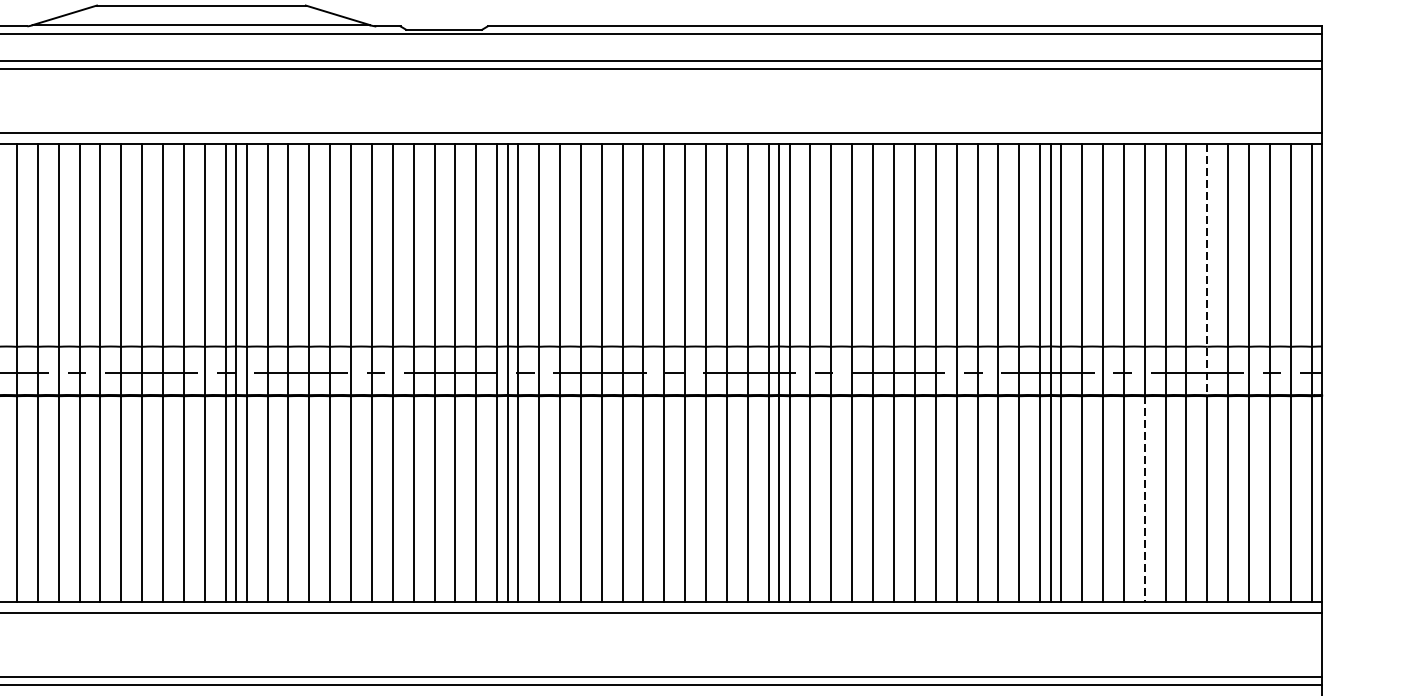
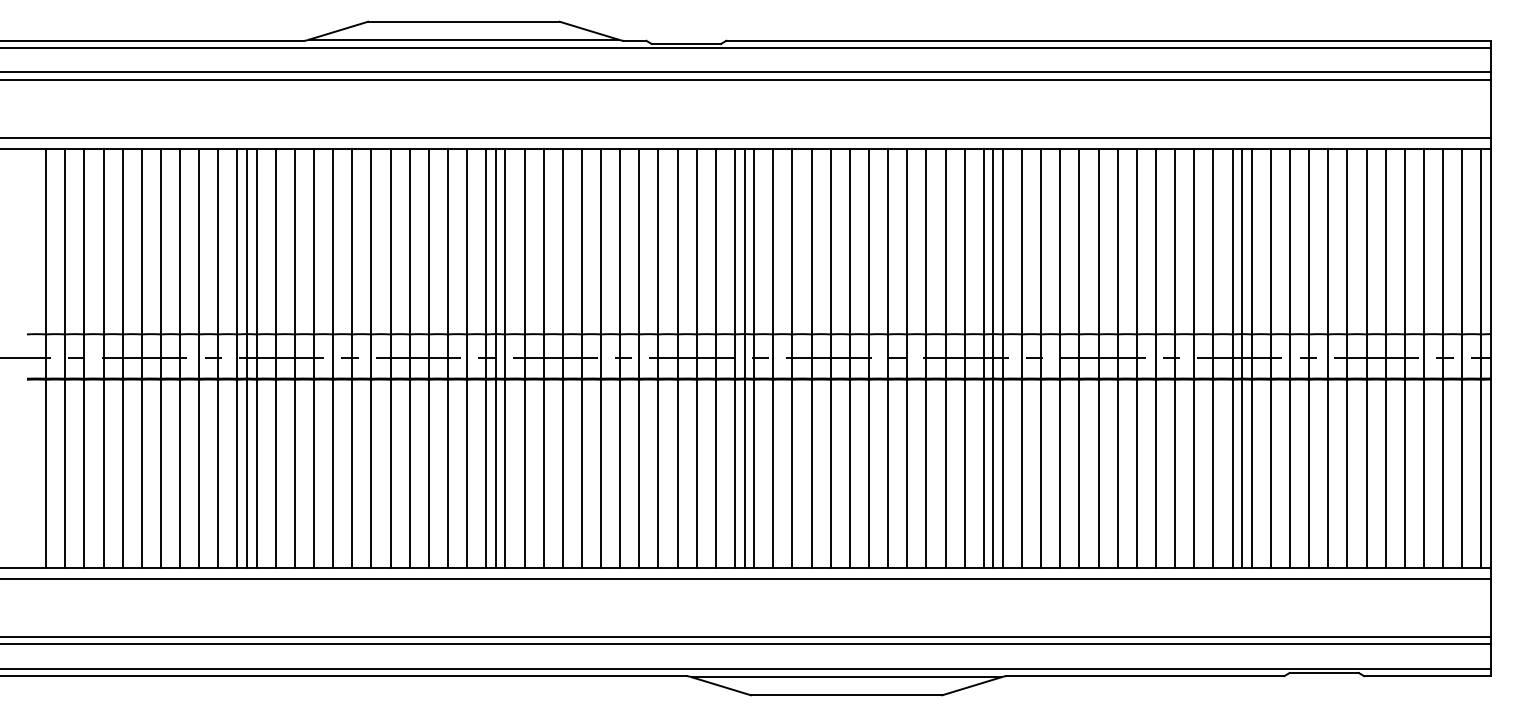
line: (1207, 269) -> (1385, 263), dashed -> solid
line: (1144, 499) -> (1328, 474), dashed -> solid

